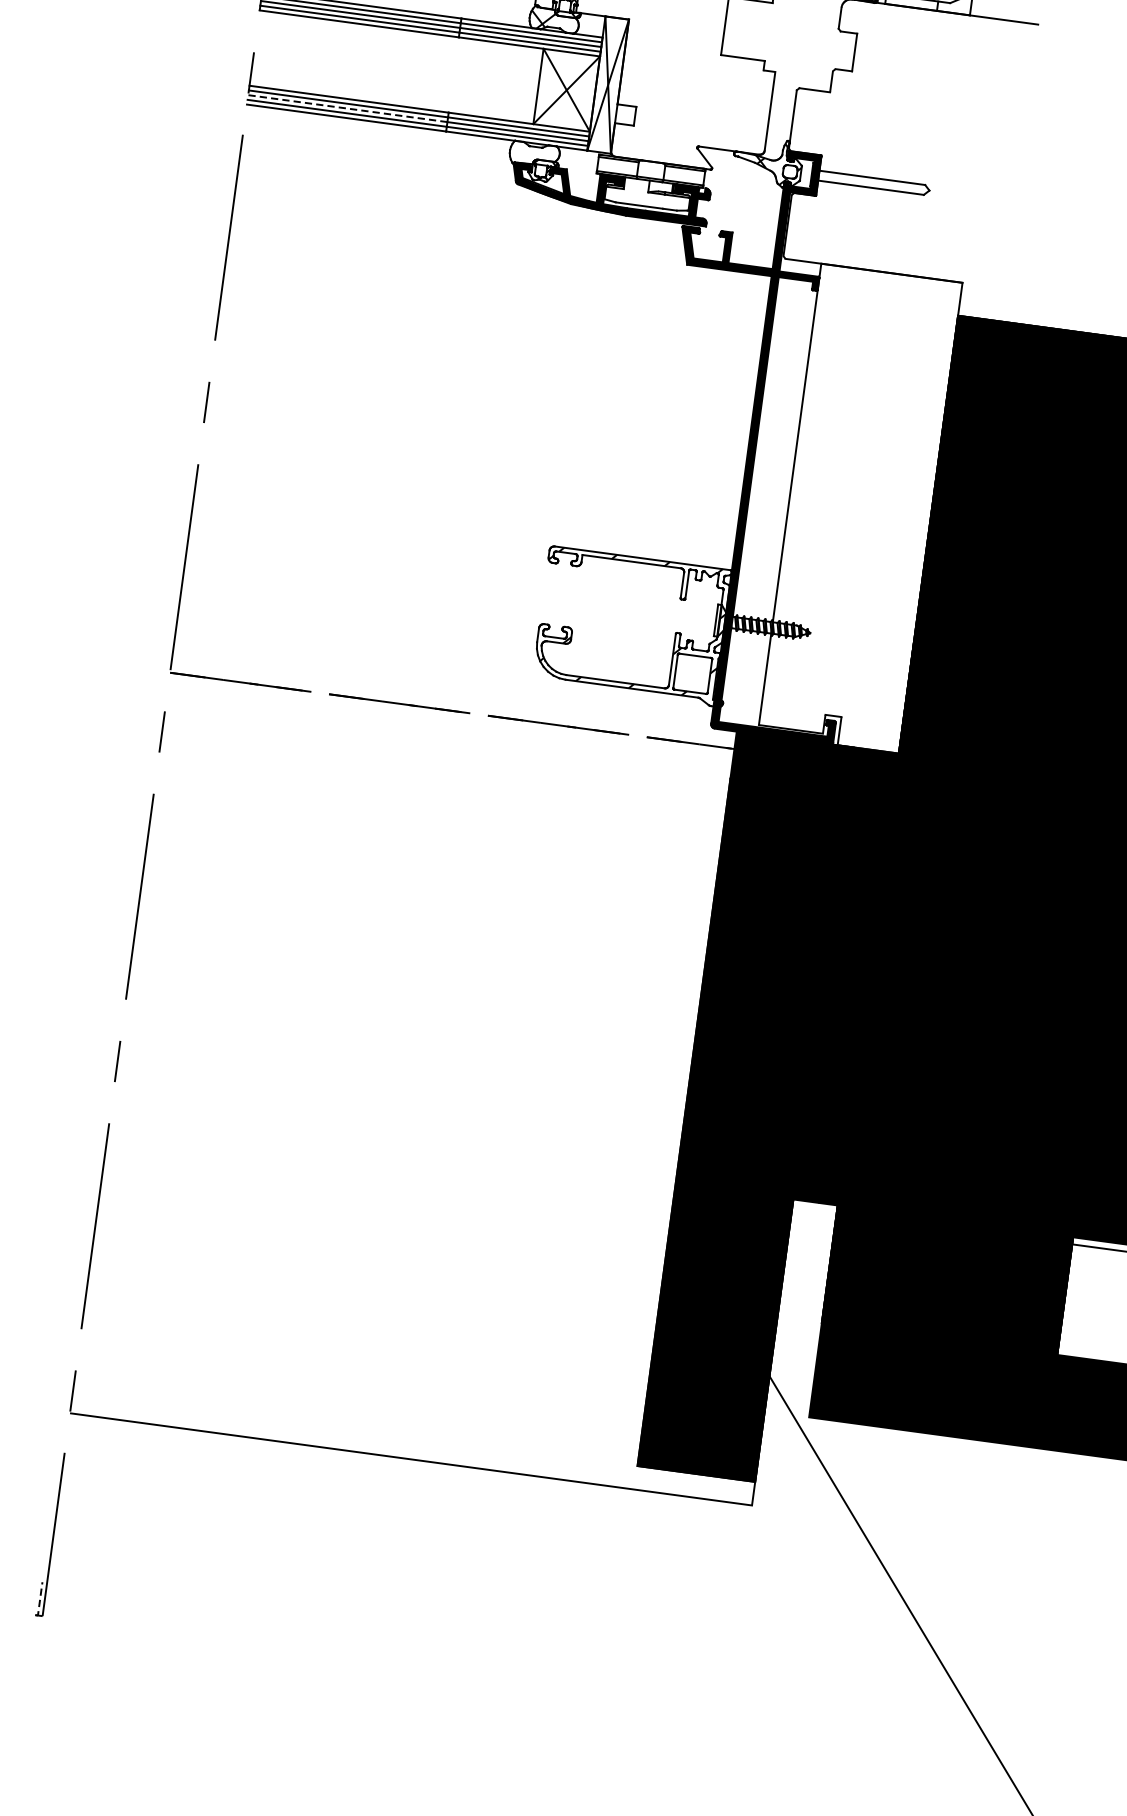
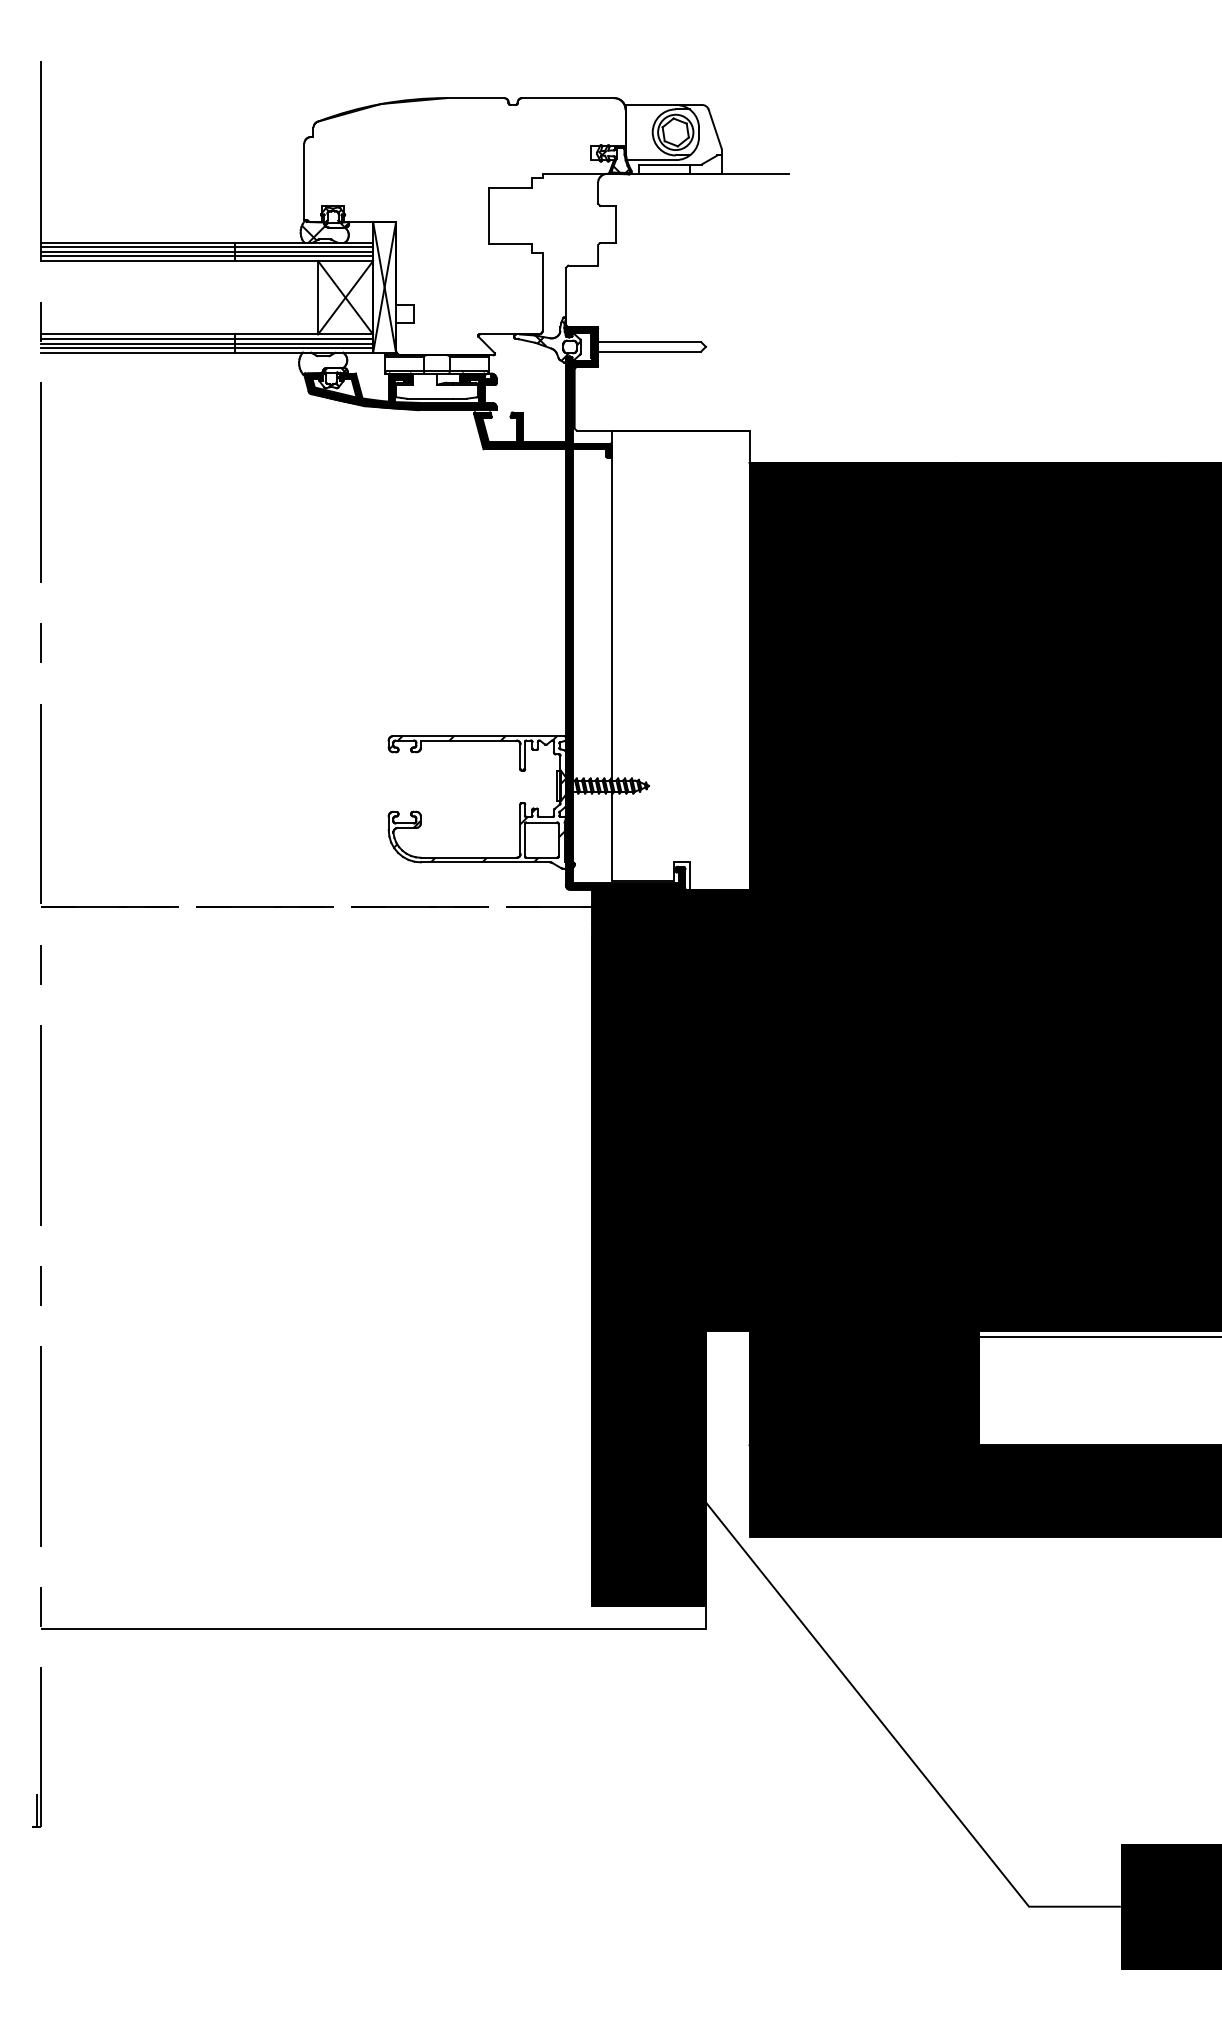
line: (346, 108) -> (137, 343), dashed -> solid
line: (38, 1607) -> (36, 1818), dashed -> solid

